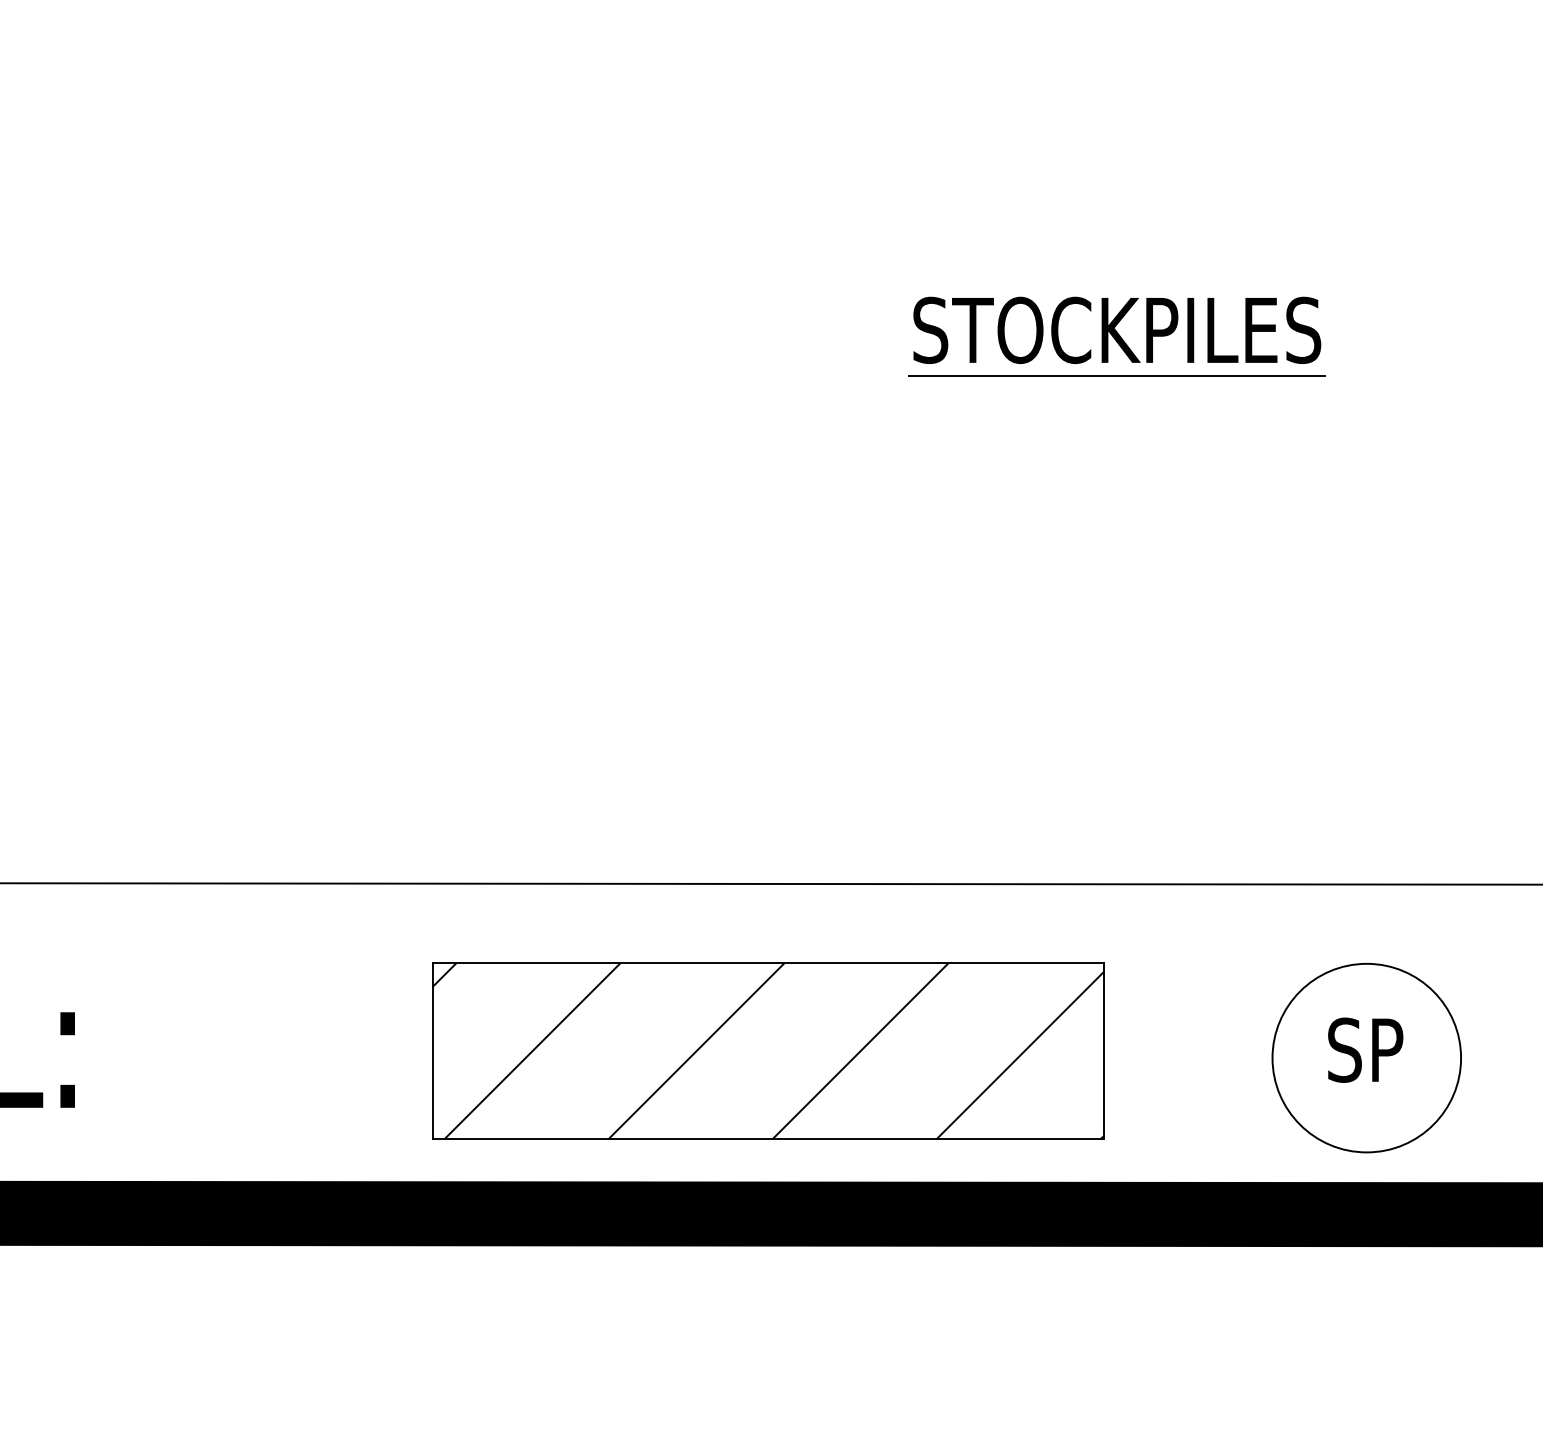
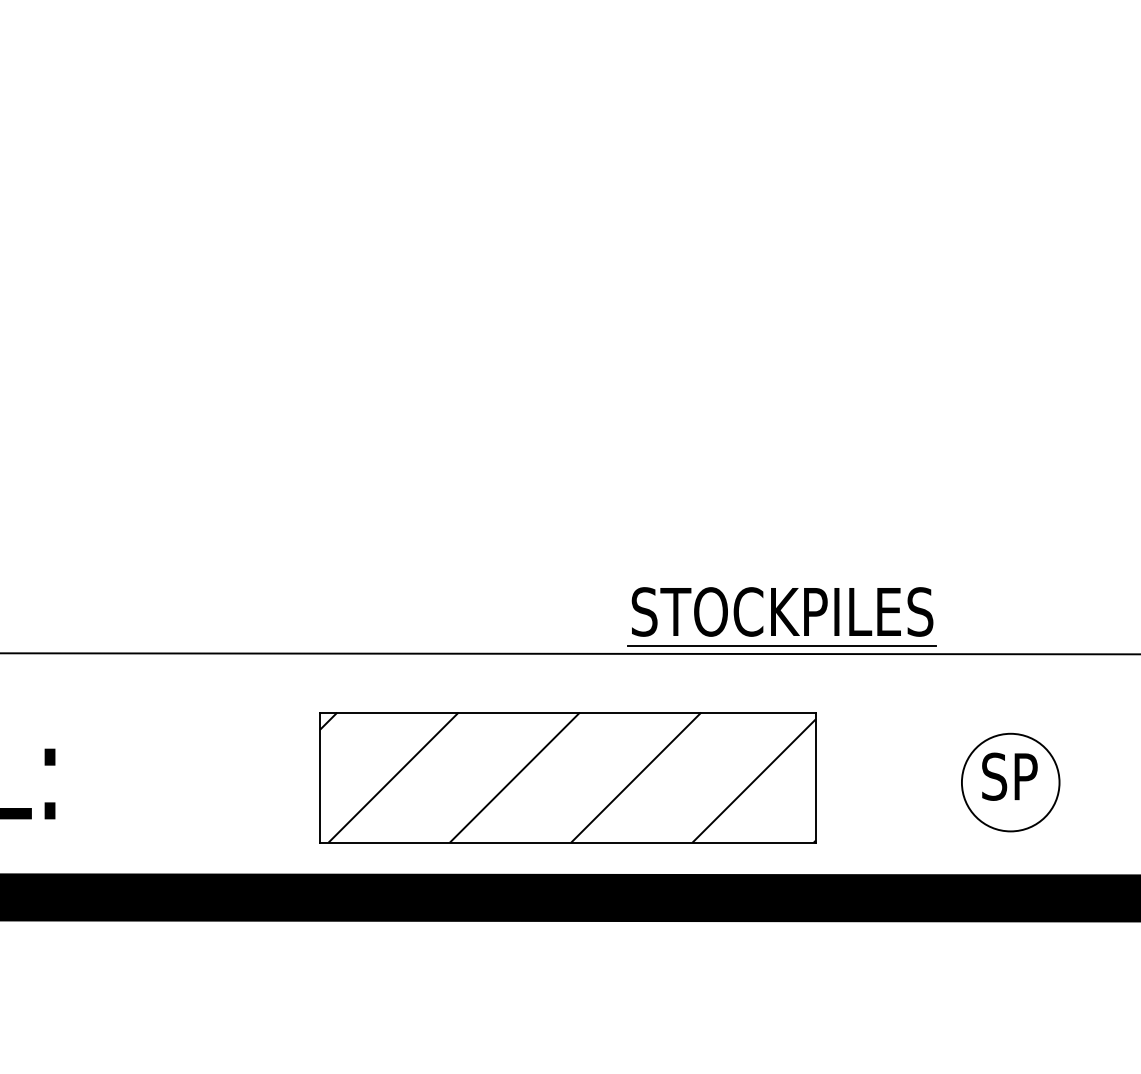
part: (1116, 336) -> (781, 616), moved
circle: (1366, 1057) -> (1010, 782), size x0.7

